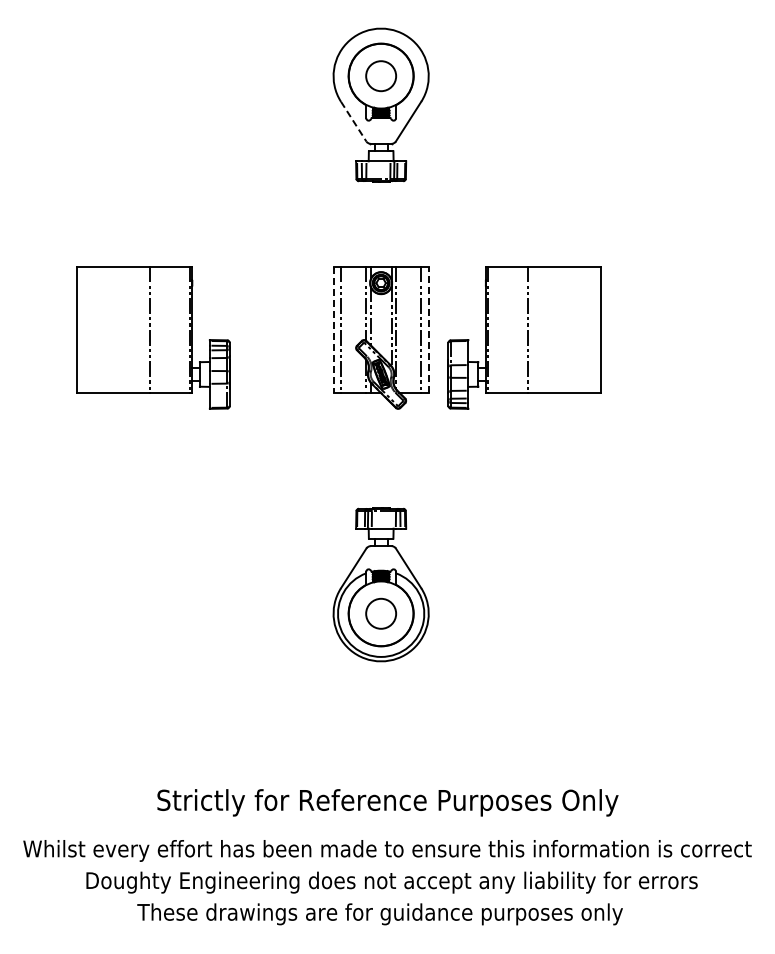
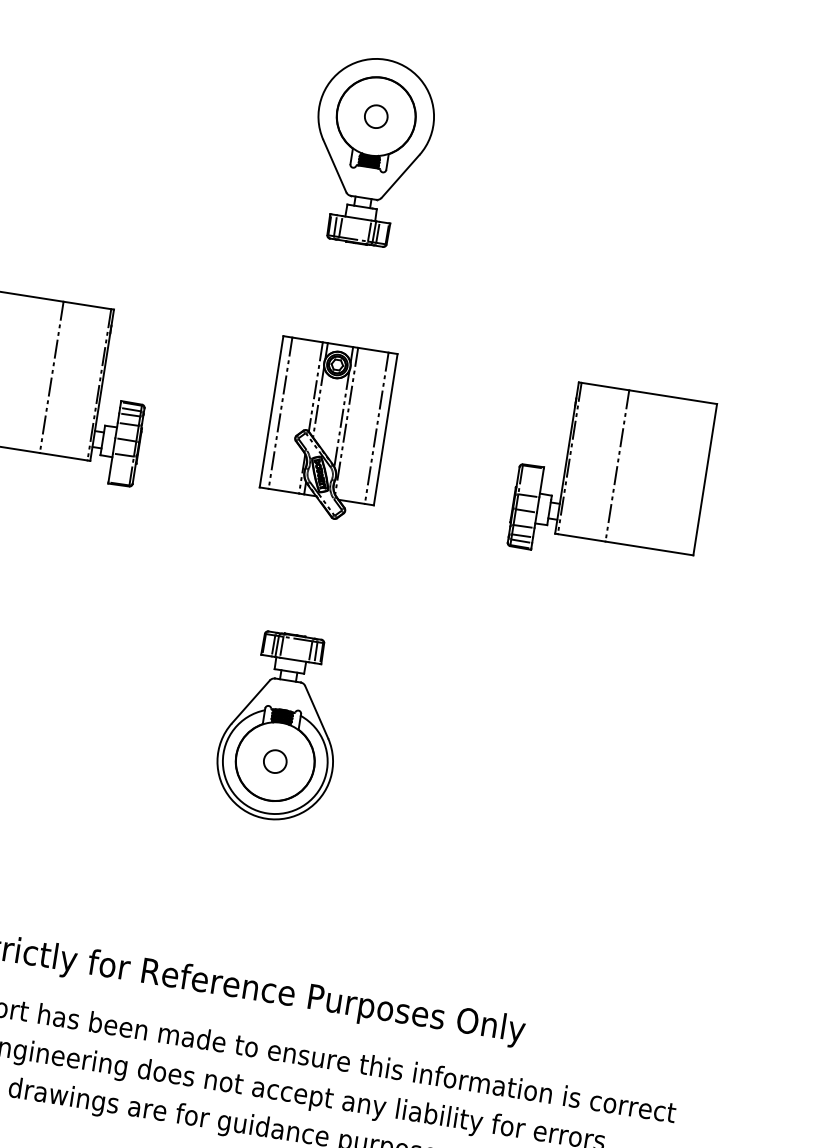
circle: (380, 75) -> (375, 115), size x0.62
line: (353, 121) -> (334, 165), dashed -> solid
line: (428, 329) -> (385, 429), dashed -> solid
line: (333, 330) -> (271, 412), dashed -> solid
part: (524, 337) -> (611, 474), moved
circle: (380, 613) -> (274, 761), size x0.62

